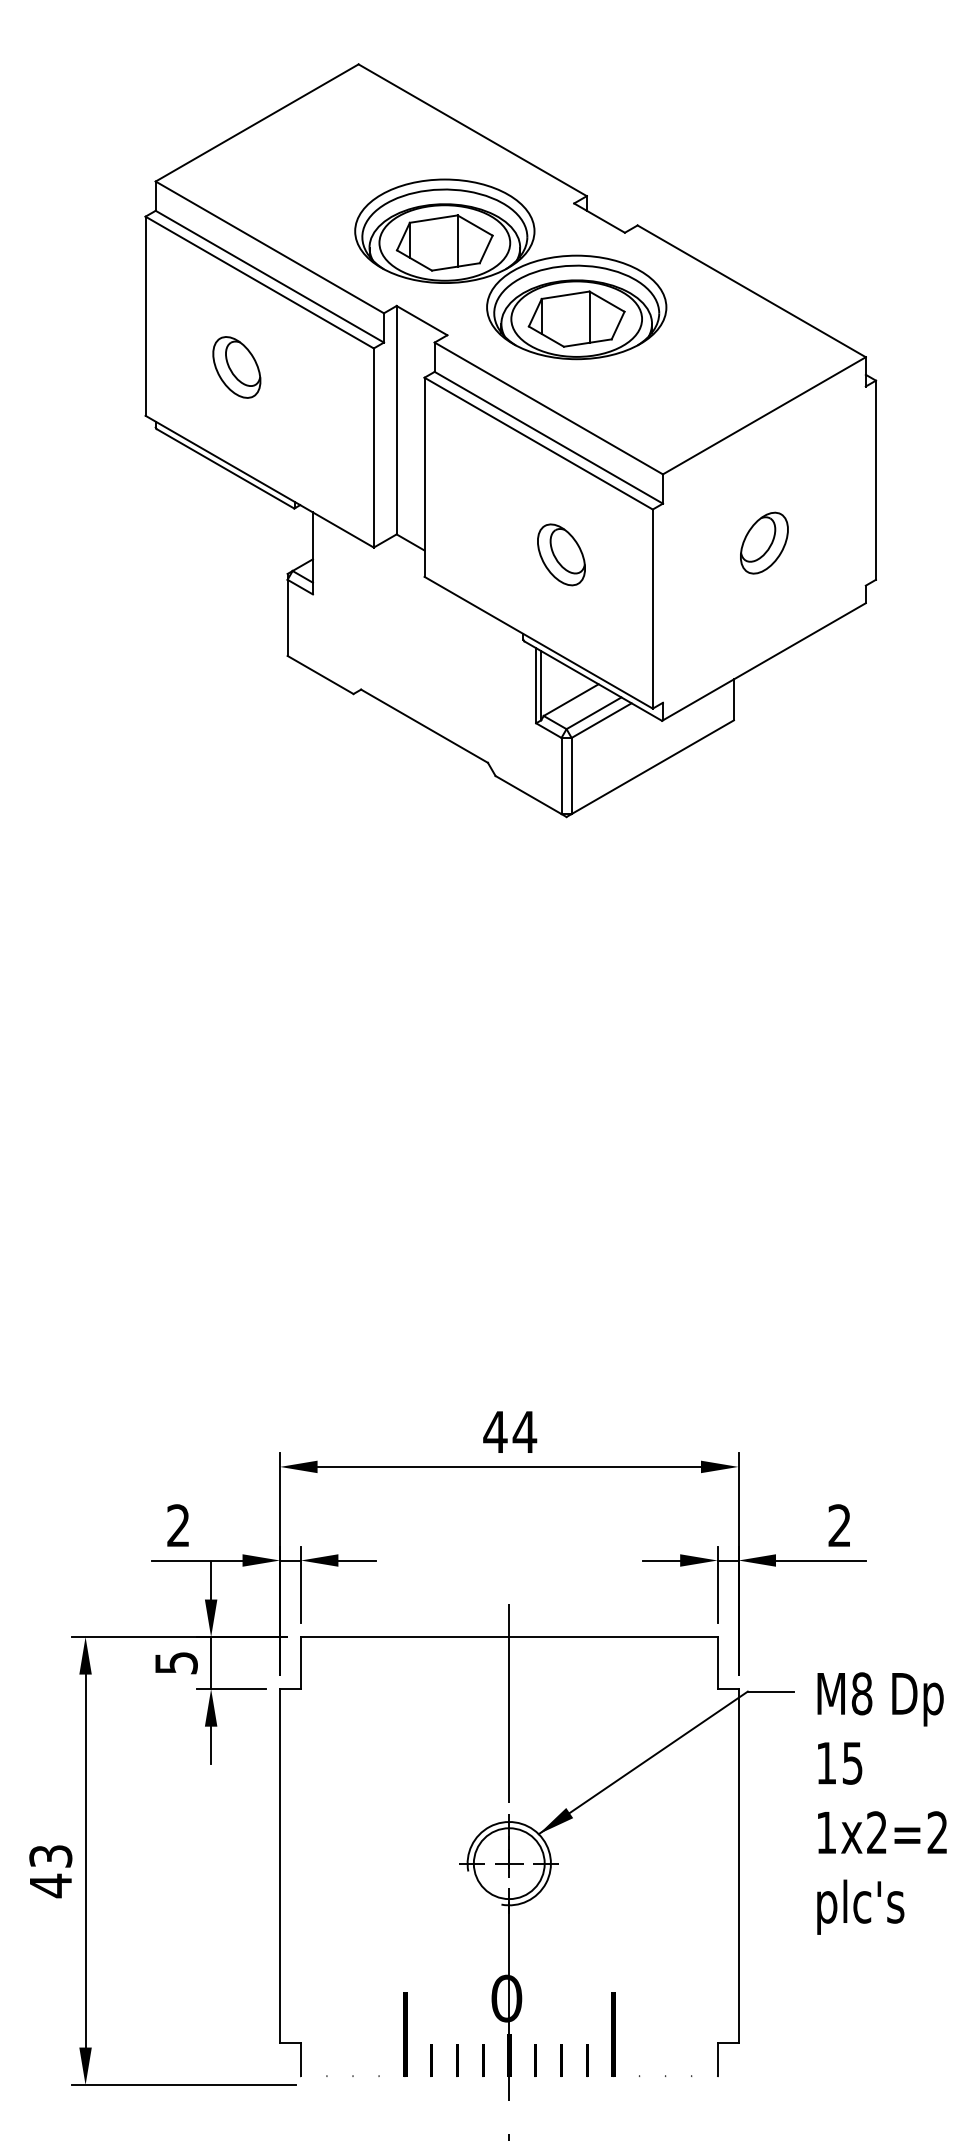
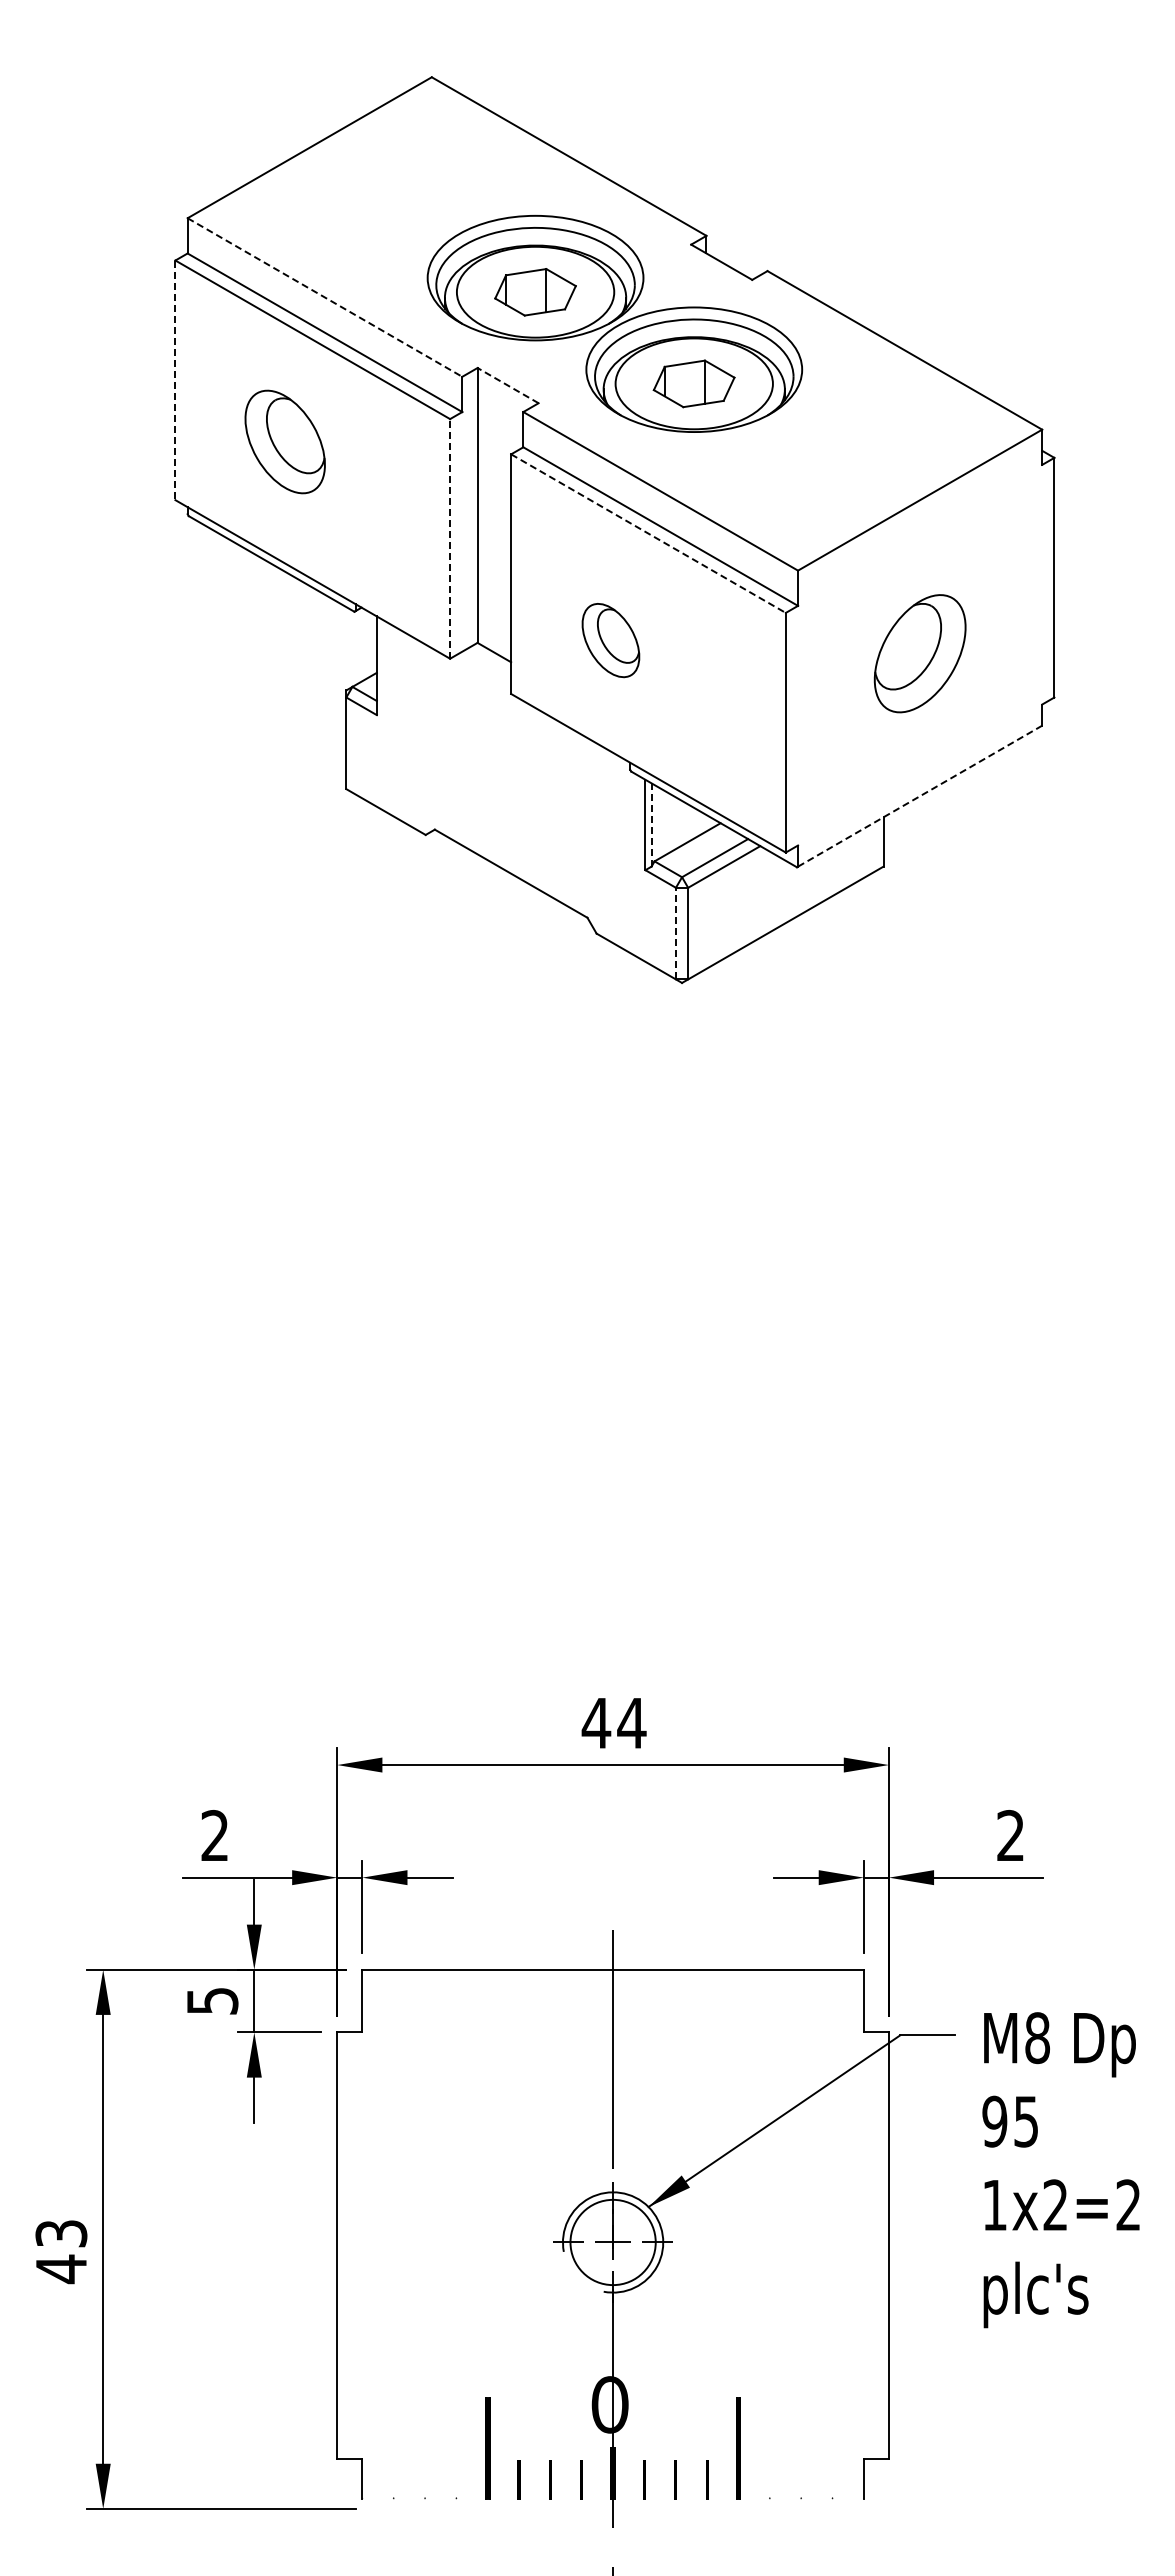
part: (444, 243) -> (535, 292), size x0.7
line: (269, 247) -> (324, 297), solid -> dashed
line: (145, 316) -> (175, 380), solid -> dashed
part: (576, 318) -> (693, 383), size x0.7
line: (421, 320) -> (507, 385), solid -> dashed
part: (237, 367) -> (285, 441), size x1.4
line: (538, 443) -> (648, 533), solid -> dashed
line: (374, 447) -> (450, 538), solid -> dashed
part: (763, 542) -> (919, 652), size x1.6
part: (561, 554) -> (610, 640), moved
line: (764, 662) -> (920, 796), solid -> dashed
line: (541, 685) -> (651, 824), solid -> dashed
line: (561, 775) -> (675, 933), solid -> dashed
text: (826, 1763) -> (994, 2121), 15 -> 95

